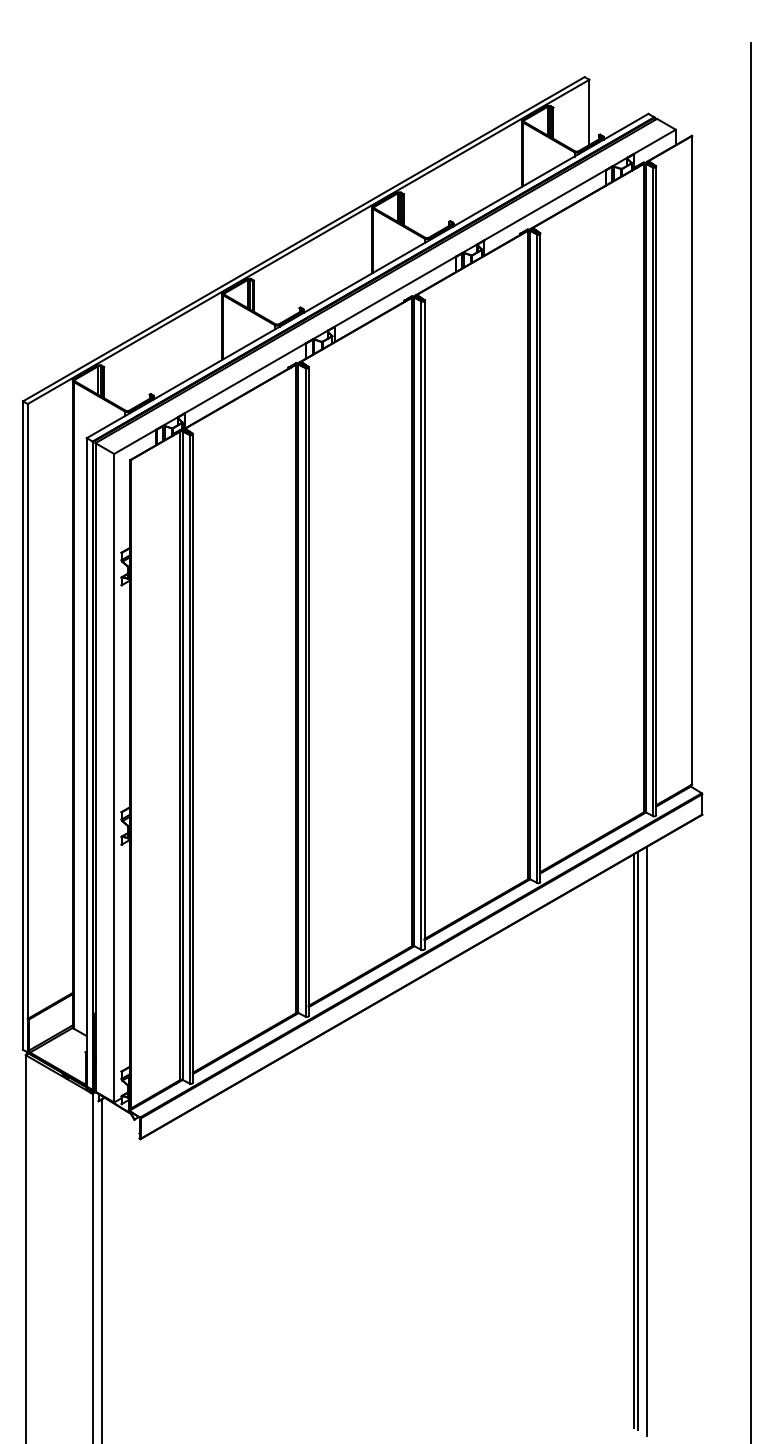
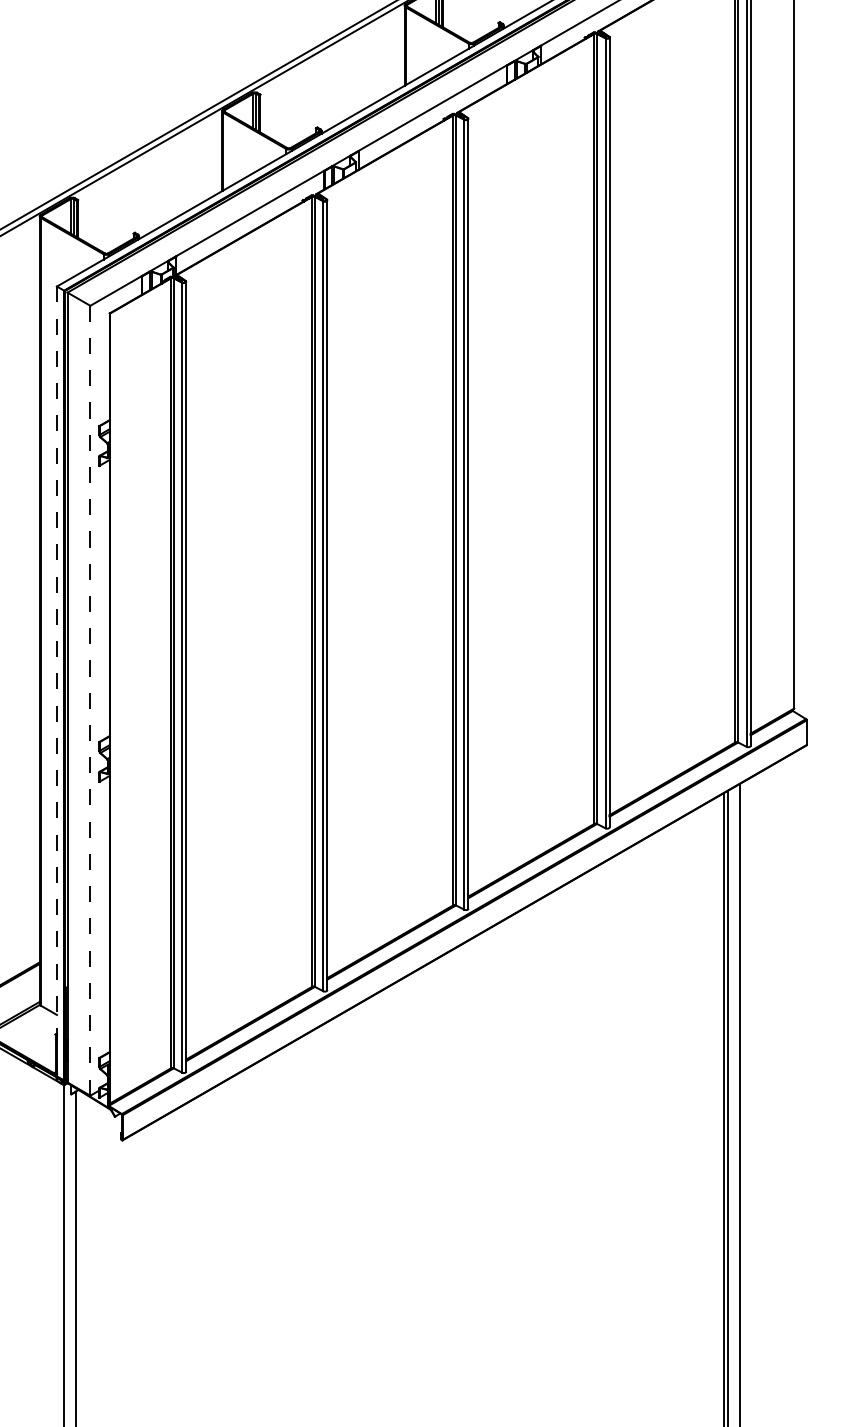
line: (86, 761) -> (56, 680), solid -> dashed
line: (114, 777) -> (90, 699), solid -> dashed

